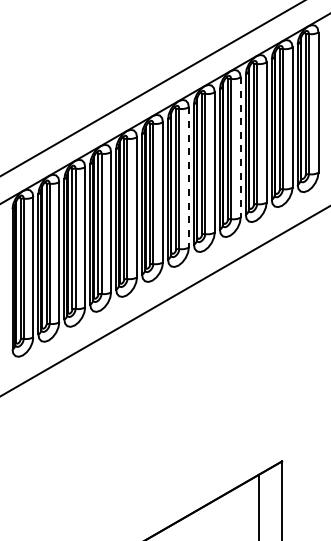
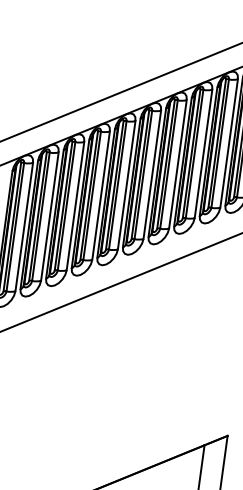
line: (240, 148) -> (228, 144), dashed -> solid
line: (188, 177) -> (177, 164), dashed -> solid

